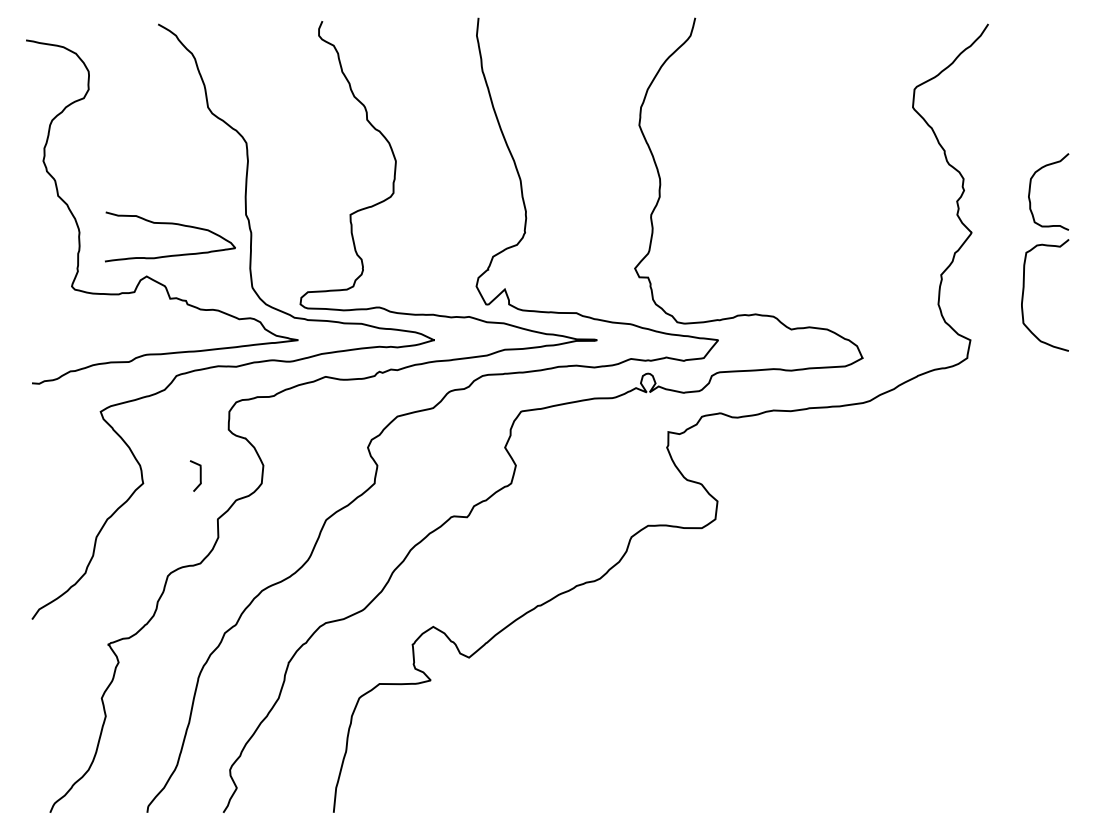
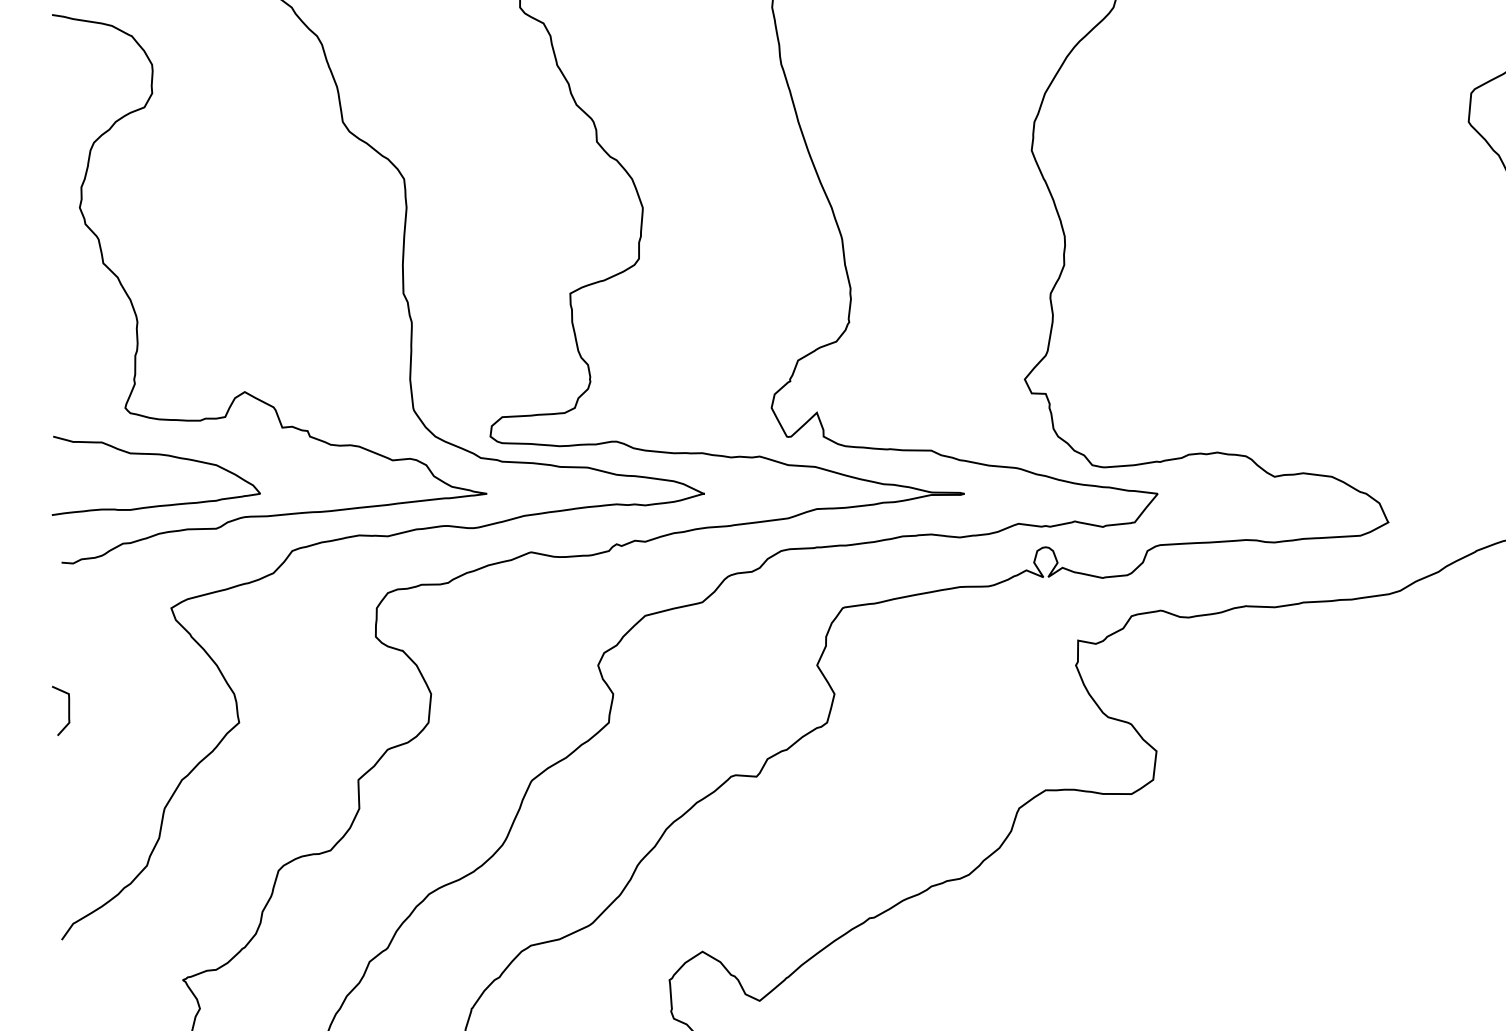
curve: (170, 224) -> (156, 455), moved
curve: (199, 475) -> (67, 709), moved

